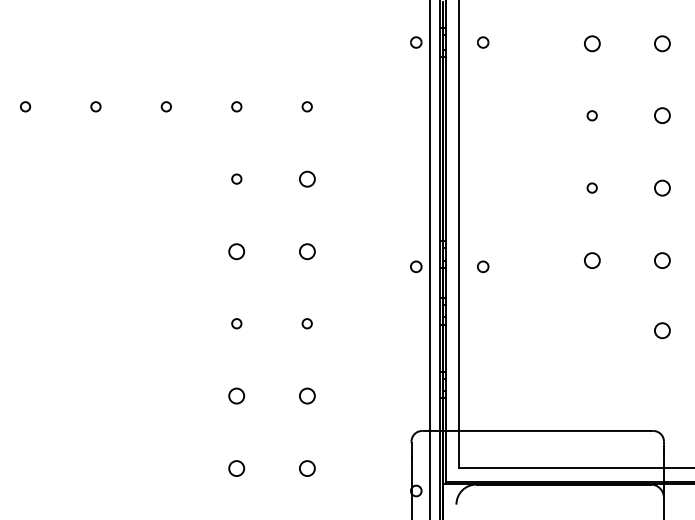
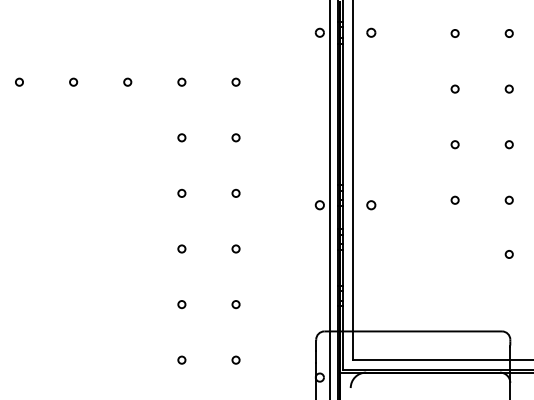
circle: (591, 42) -> (454, 32), size x0.62
circle: (662, 42) -> (509, 32), size x0.62
circle: (662, 115) -> (509, 88), size x0.62
circle: (306, 178) -> (235, 137), size x0.62
circle: (662, 187) -> (509, 144), size x0.62
circle: (236, 250) -> (181, 192), size x0.62
circle: (306, 250) -> (235, 192), size x0.62
circle: (591, 259) -> (454, 199), size x0.62
circle: (662, 259) -> (509, 199), size x0.62
circle: (662, 330) -> (509, 254), size x0.62
circle: (236, 395) -> (181, 304), size x0.62
circle: (306, 395) -> (235, 304), size x0.62
circle: (236, 467) -> (181, 359), size x0.62
circle: (306, 467) -> (235, 359), size x0.62

